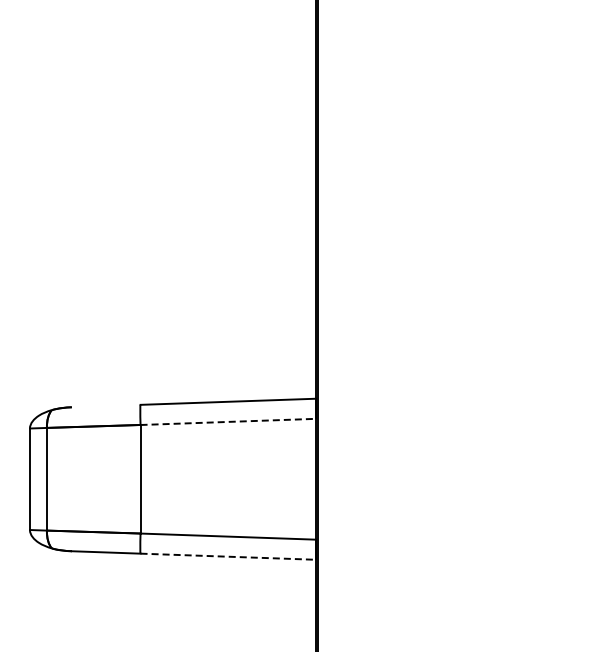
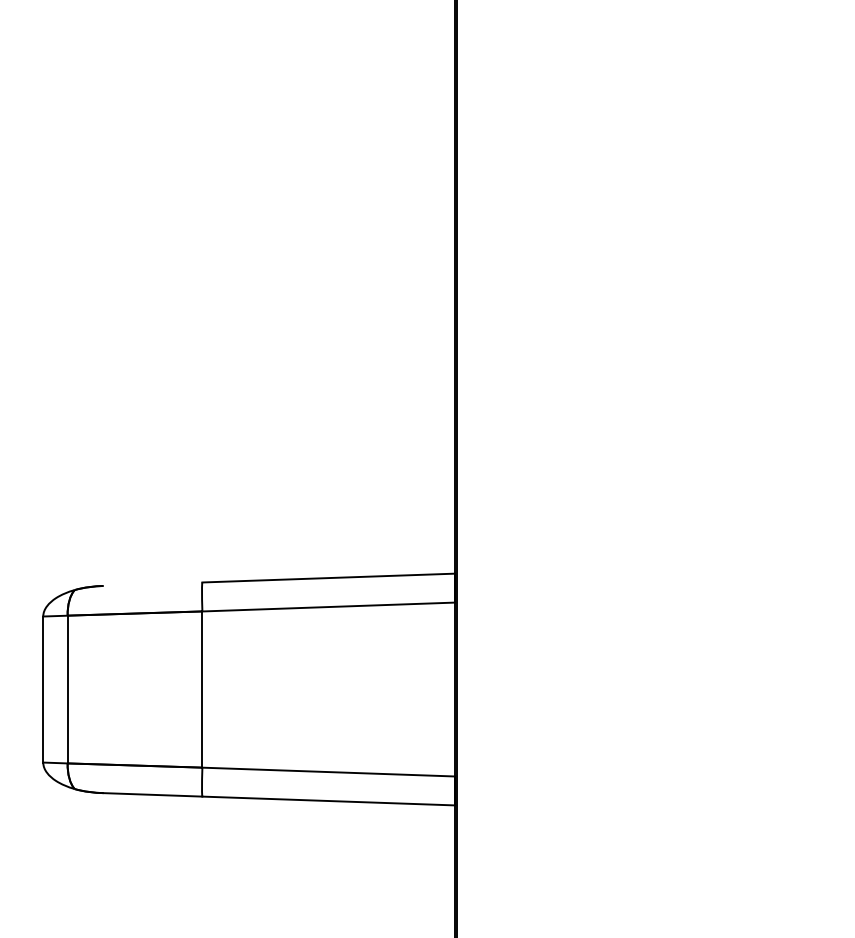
line: (228, 421) -> (328, 606), dashed -> solid
line: (228, 556) -> (328, 800), dashed -> solid

